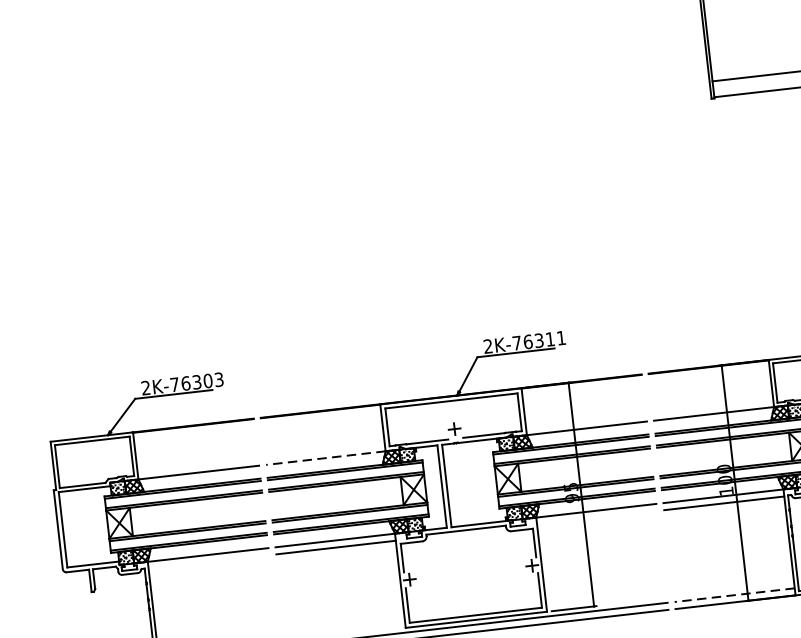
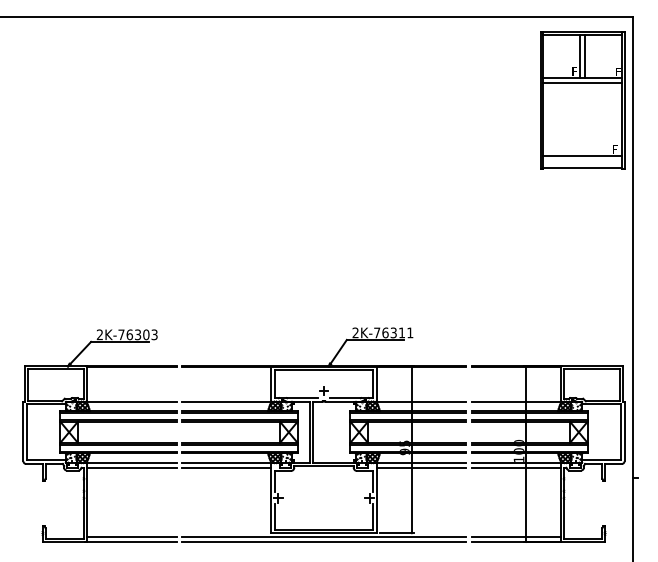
line: (325, 458) -> (226, 401), dashed -> solid
line: (597, 518) -> (421, 468), added
line: (208, 562) -> (131, 468), added
line: (734, 594) -> (516, 536), dashed -> solid

